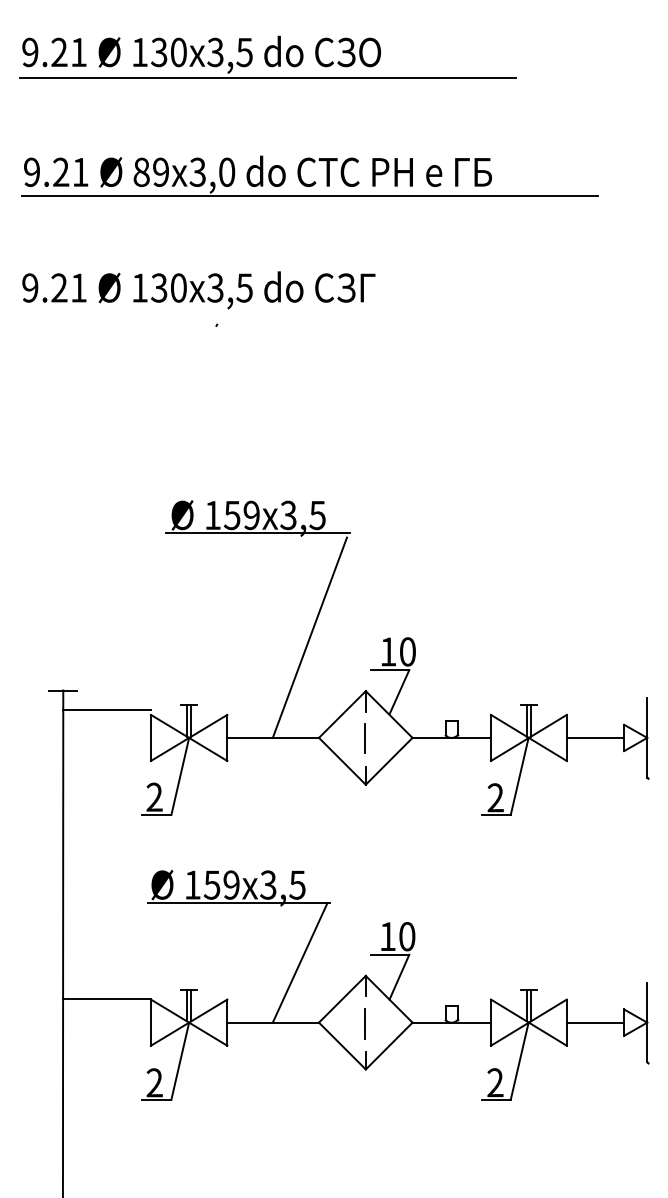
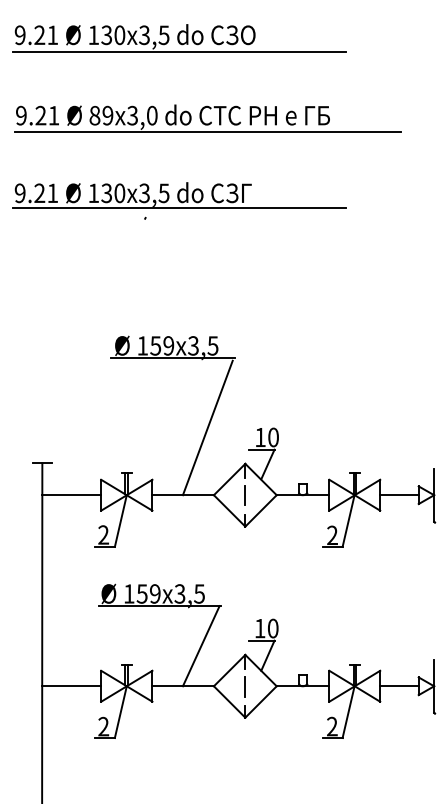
line: (267, 310) -> (179, 208), added
line: (106, 710) -> (71, 495), moved
line: (106, 999) -> (71, 686), moved

